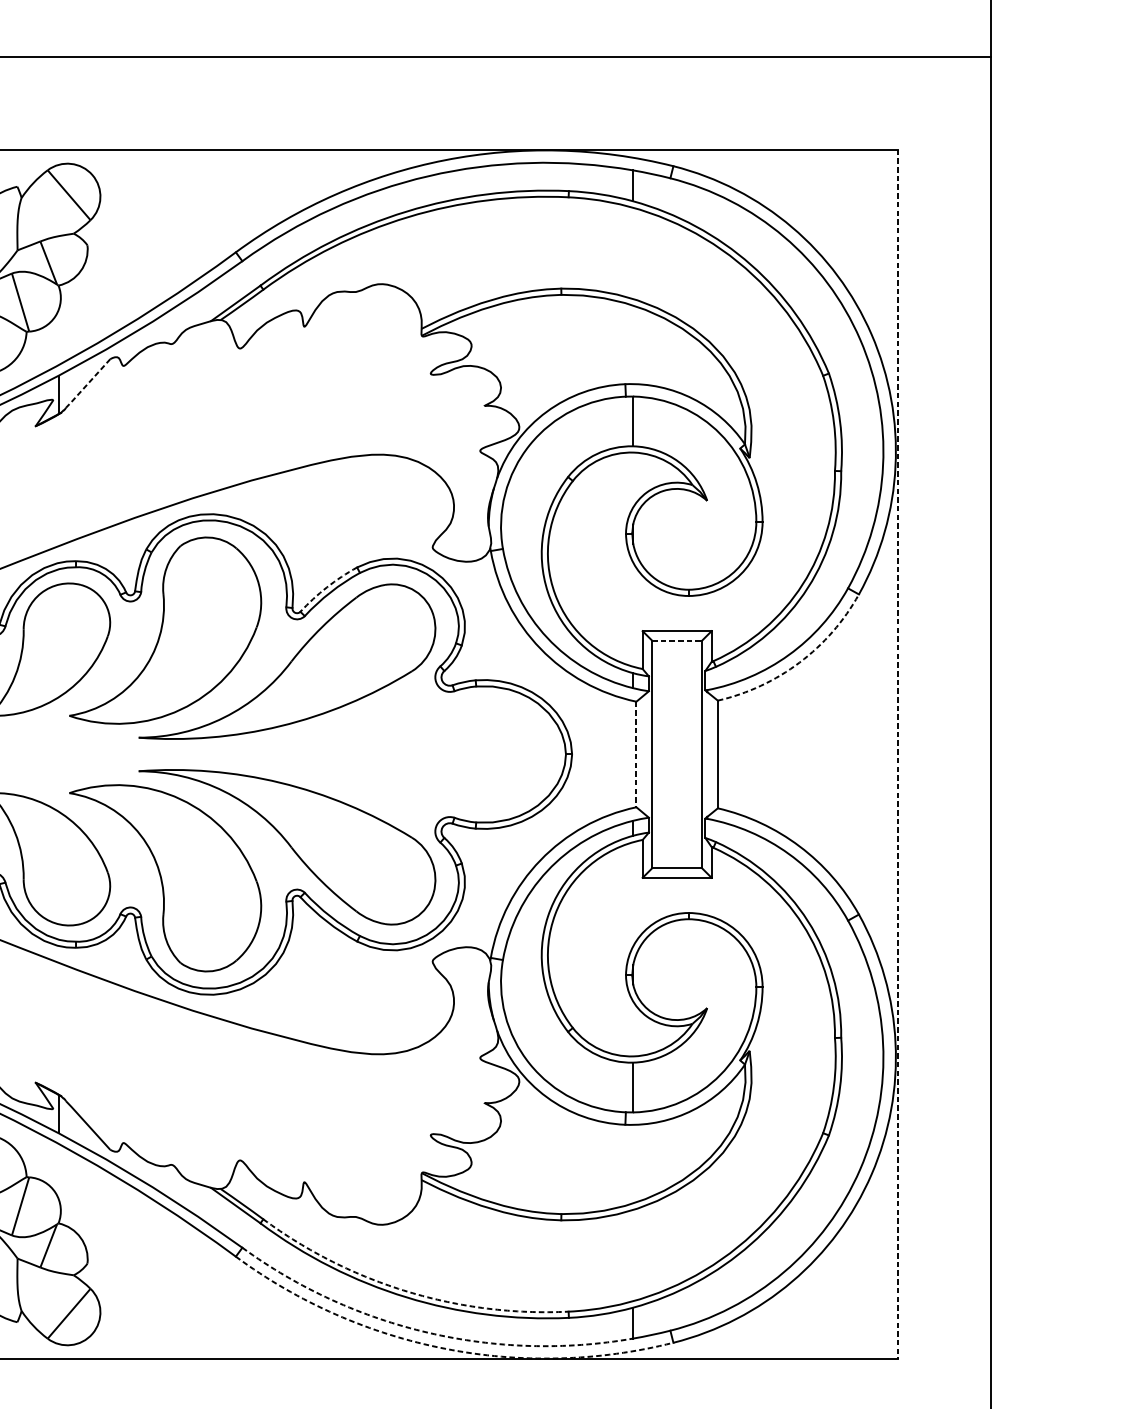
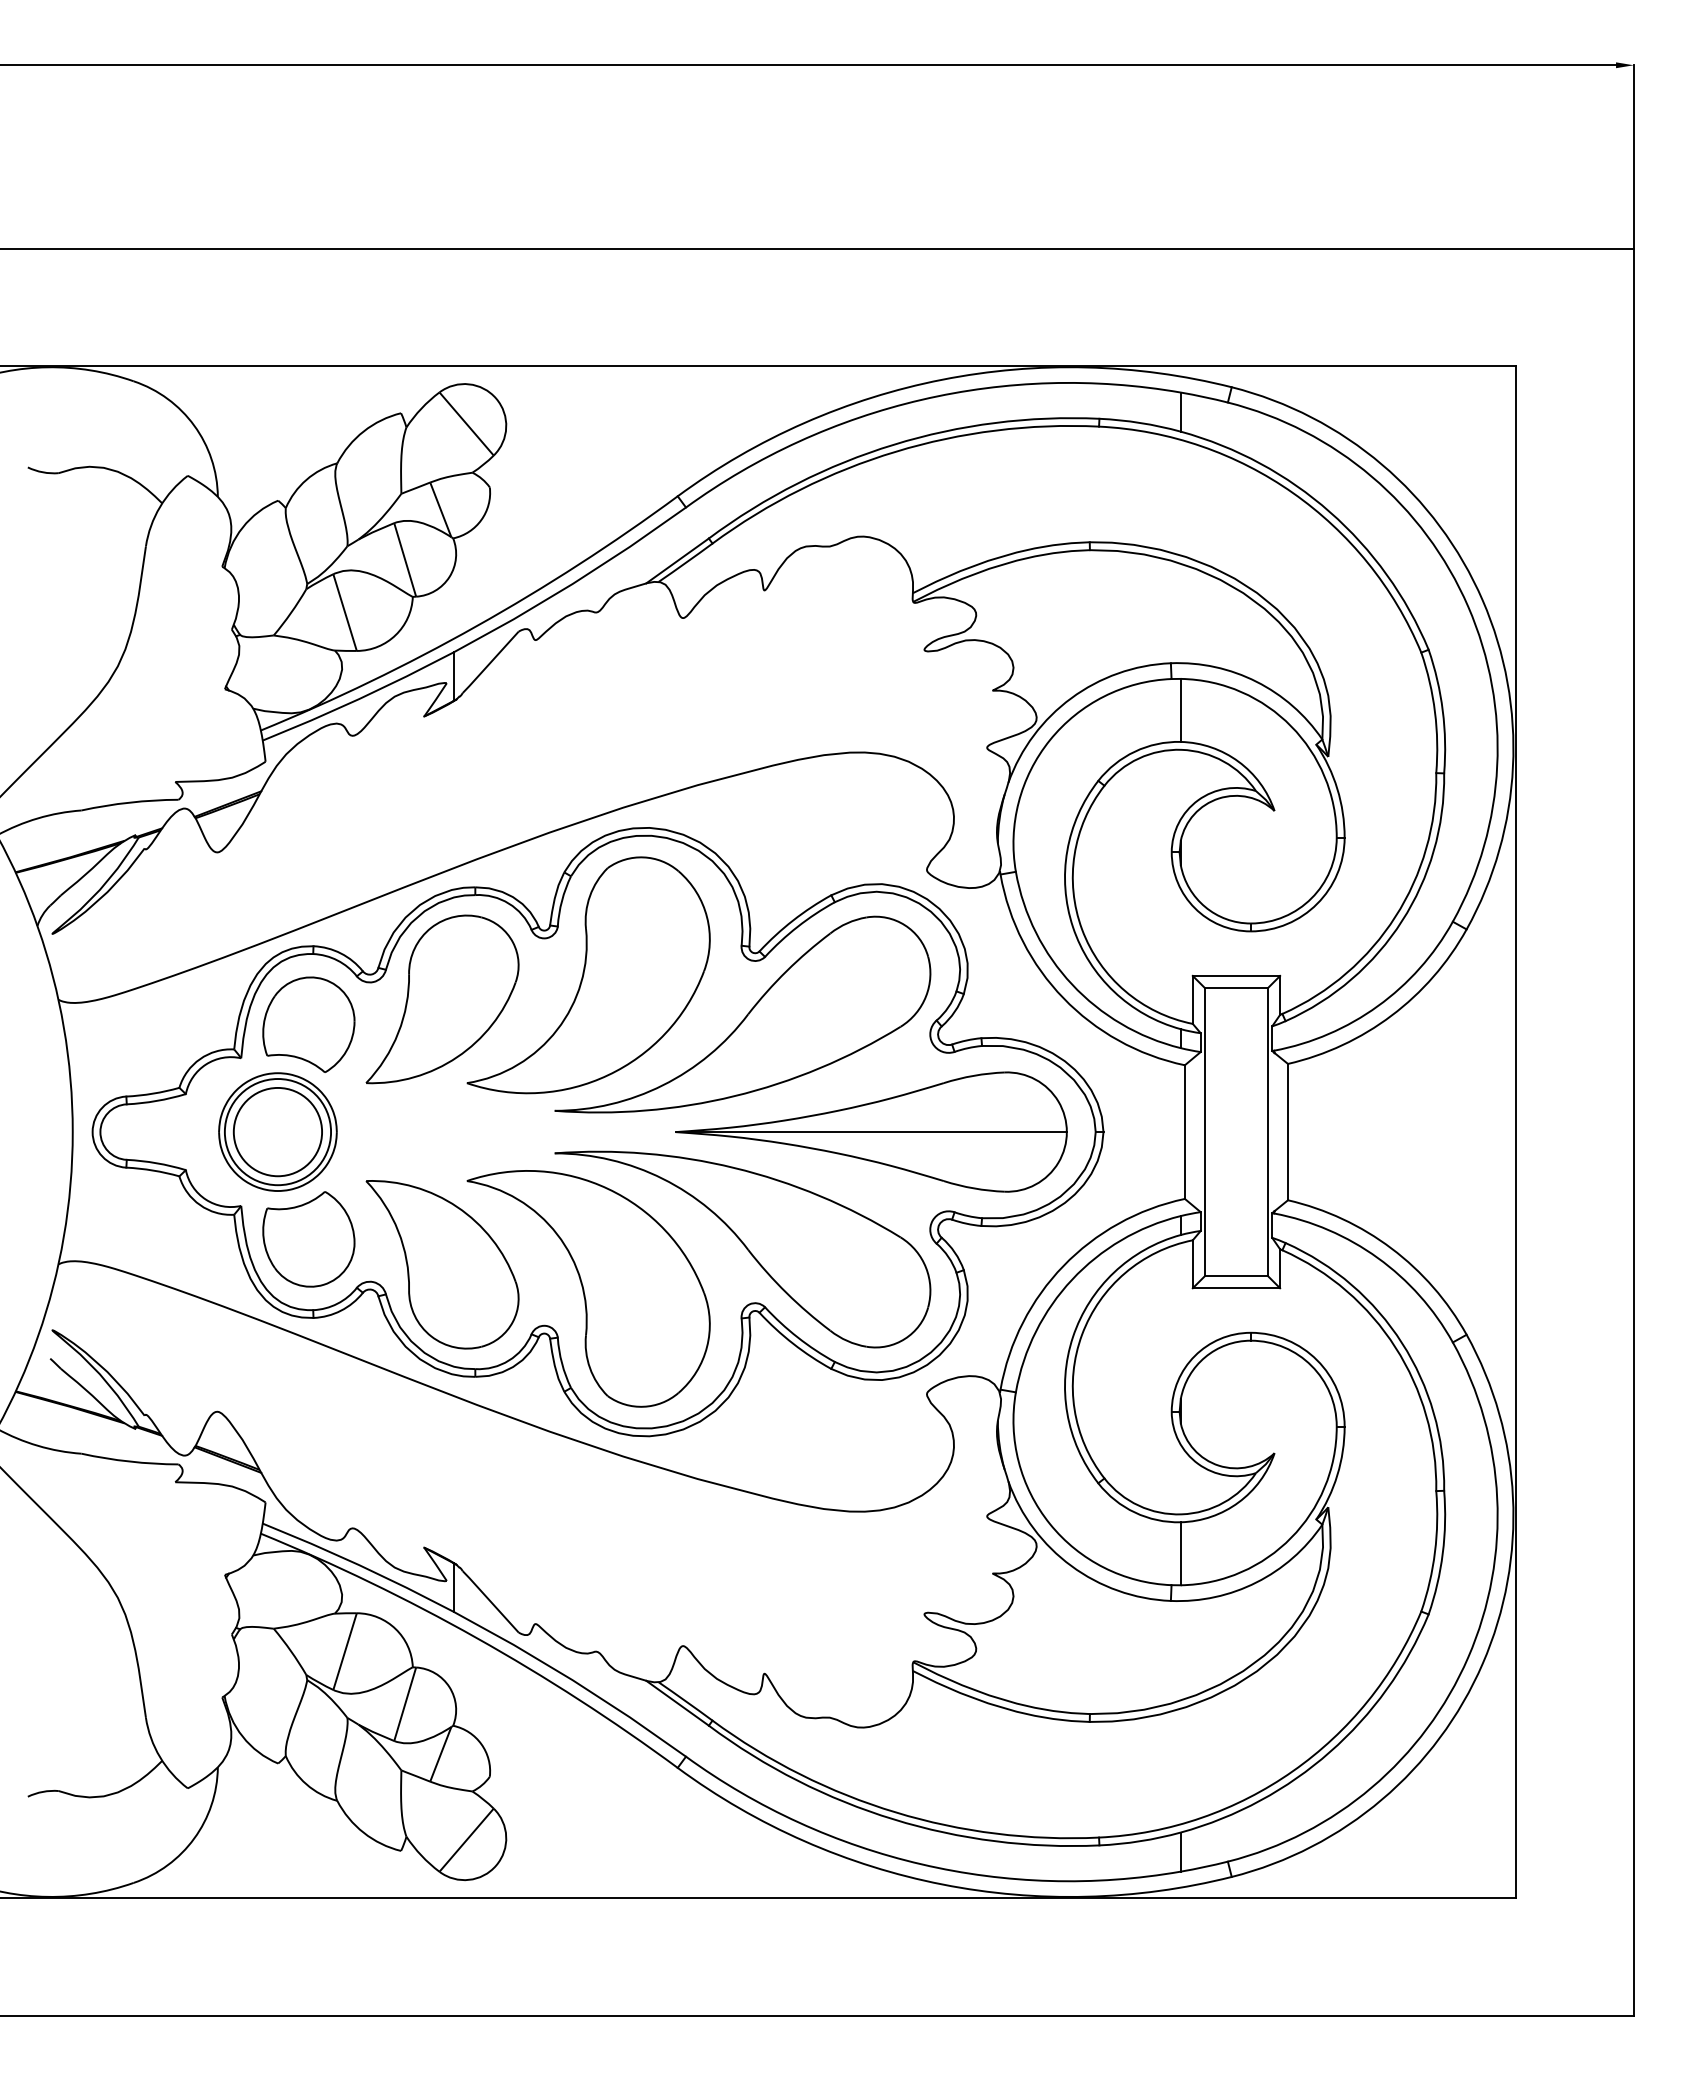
line: (87, 384) -> (490, 663), dashed -> solid
arc: (327, 587) -> (793, 920), dashed -> solid
line: (677, 640) -> (1236, 987), dashed -> solid
arc: (799, 662) -> (1391, 1015), dashed -> solid
part: (388, 754) -> (871, 1131), added
line: (636, 754) -> (1184, 1132), dashed -> solid
line: (897, 754) -> (1515, 1132), dashed -> solid
arc: (407, 1291) -> (895, 1812), dashed -> solid
arc: (428, 1332) -> (921, 1864), dashed -> solid
arc: (444, 1348) -> (942, 1884), dashed -> solid

